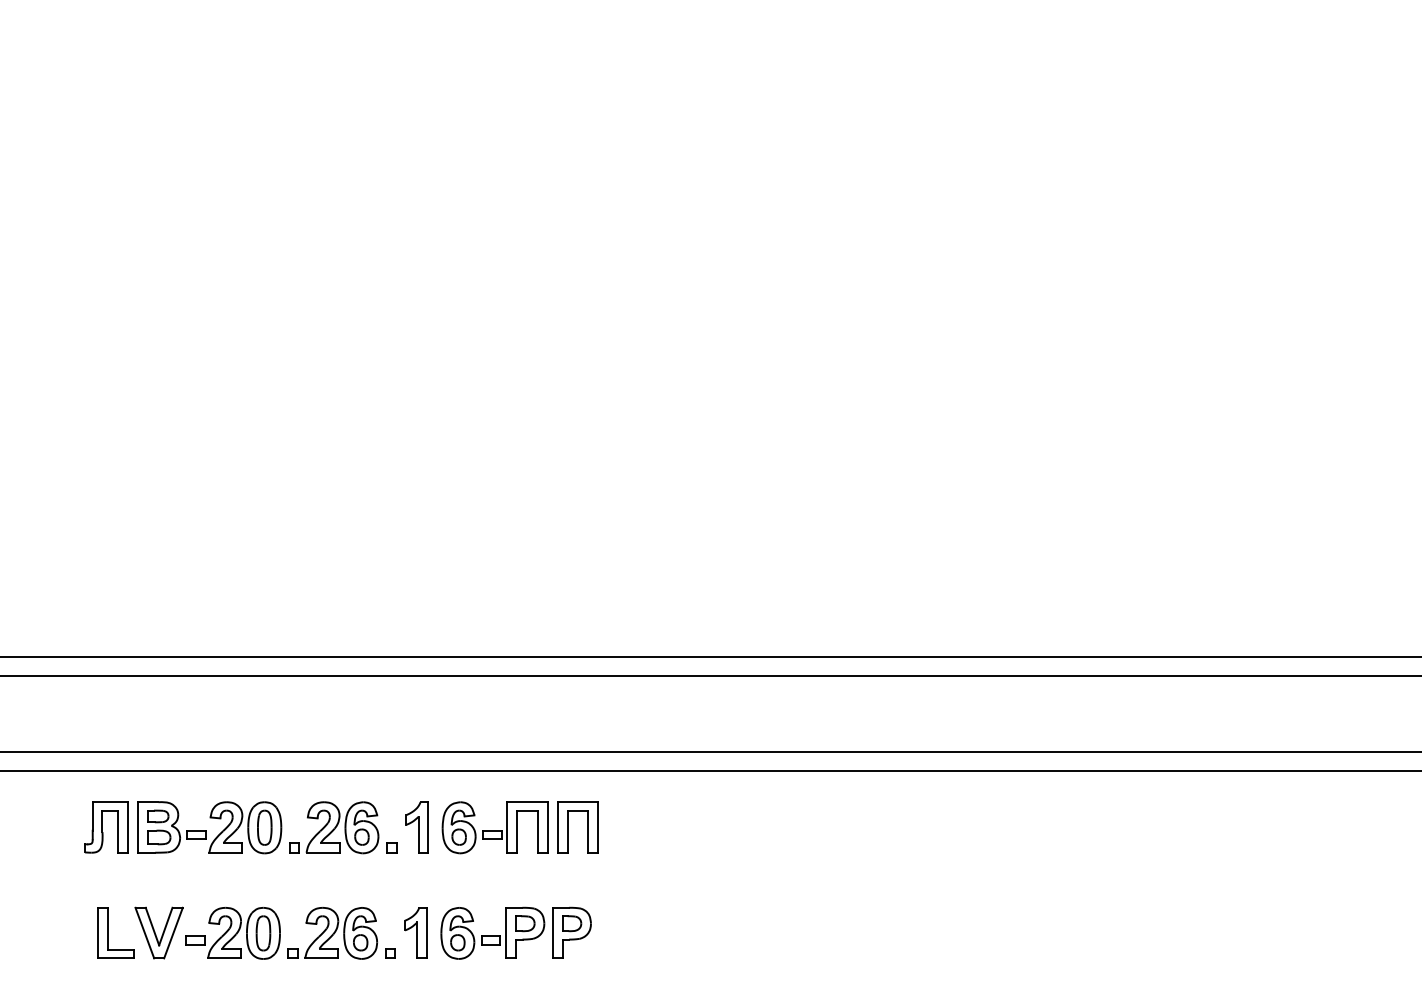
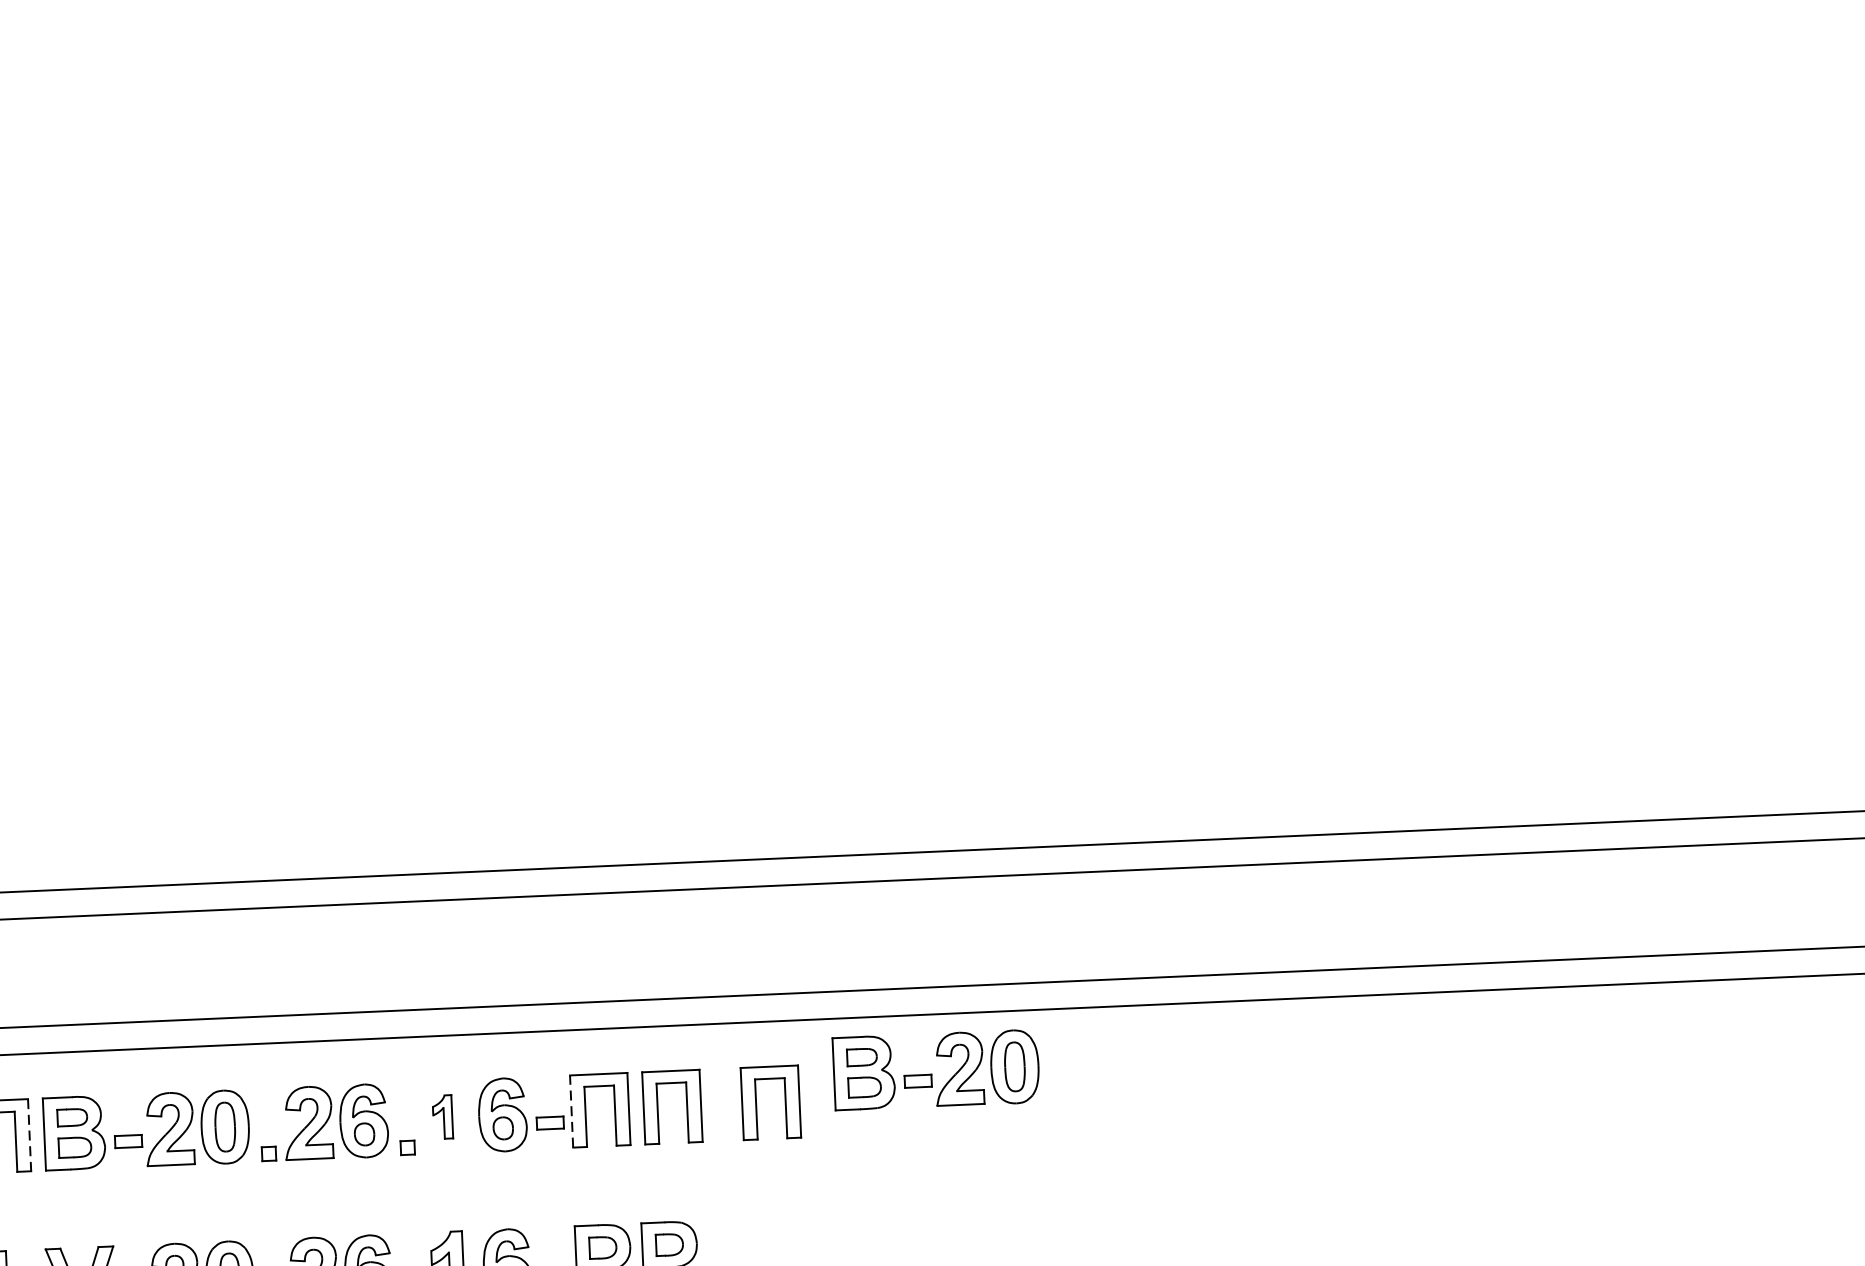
part: (763, 809) -> (936, 1069), added
line: (507, 826) -> (571, 1110), solid -> dashed
line: (127, 827) -> (29, 1135), solid -> dashed
part: (416, 827) -> (441, 1117), size x0.6
part: (637, 827) -> (757, 1103), added

